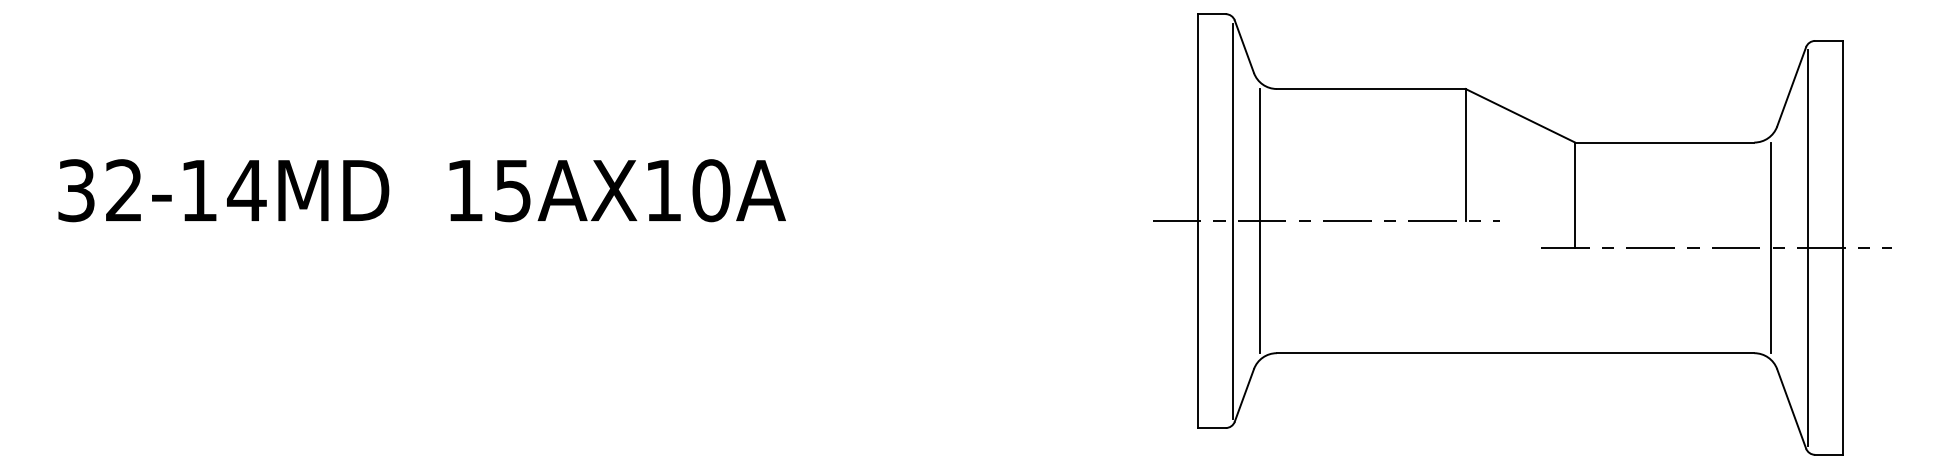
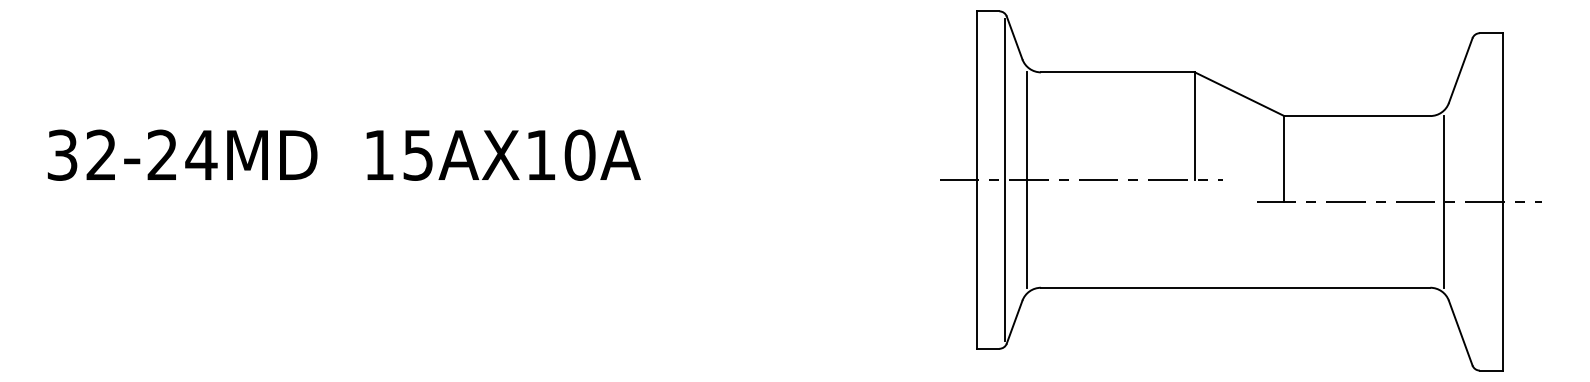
text: (198, 190) -> (161, 155), 32-14MD -> 32-24MD
line: (1808, 247) -> (1474, 201), removed

